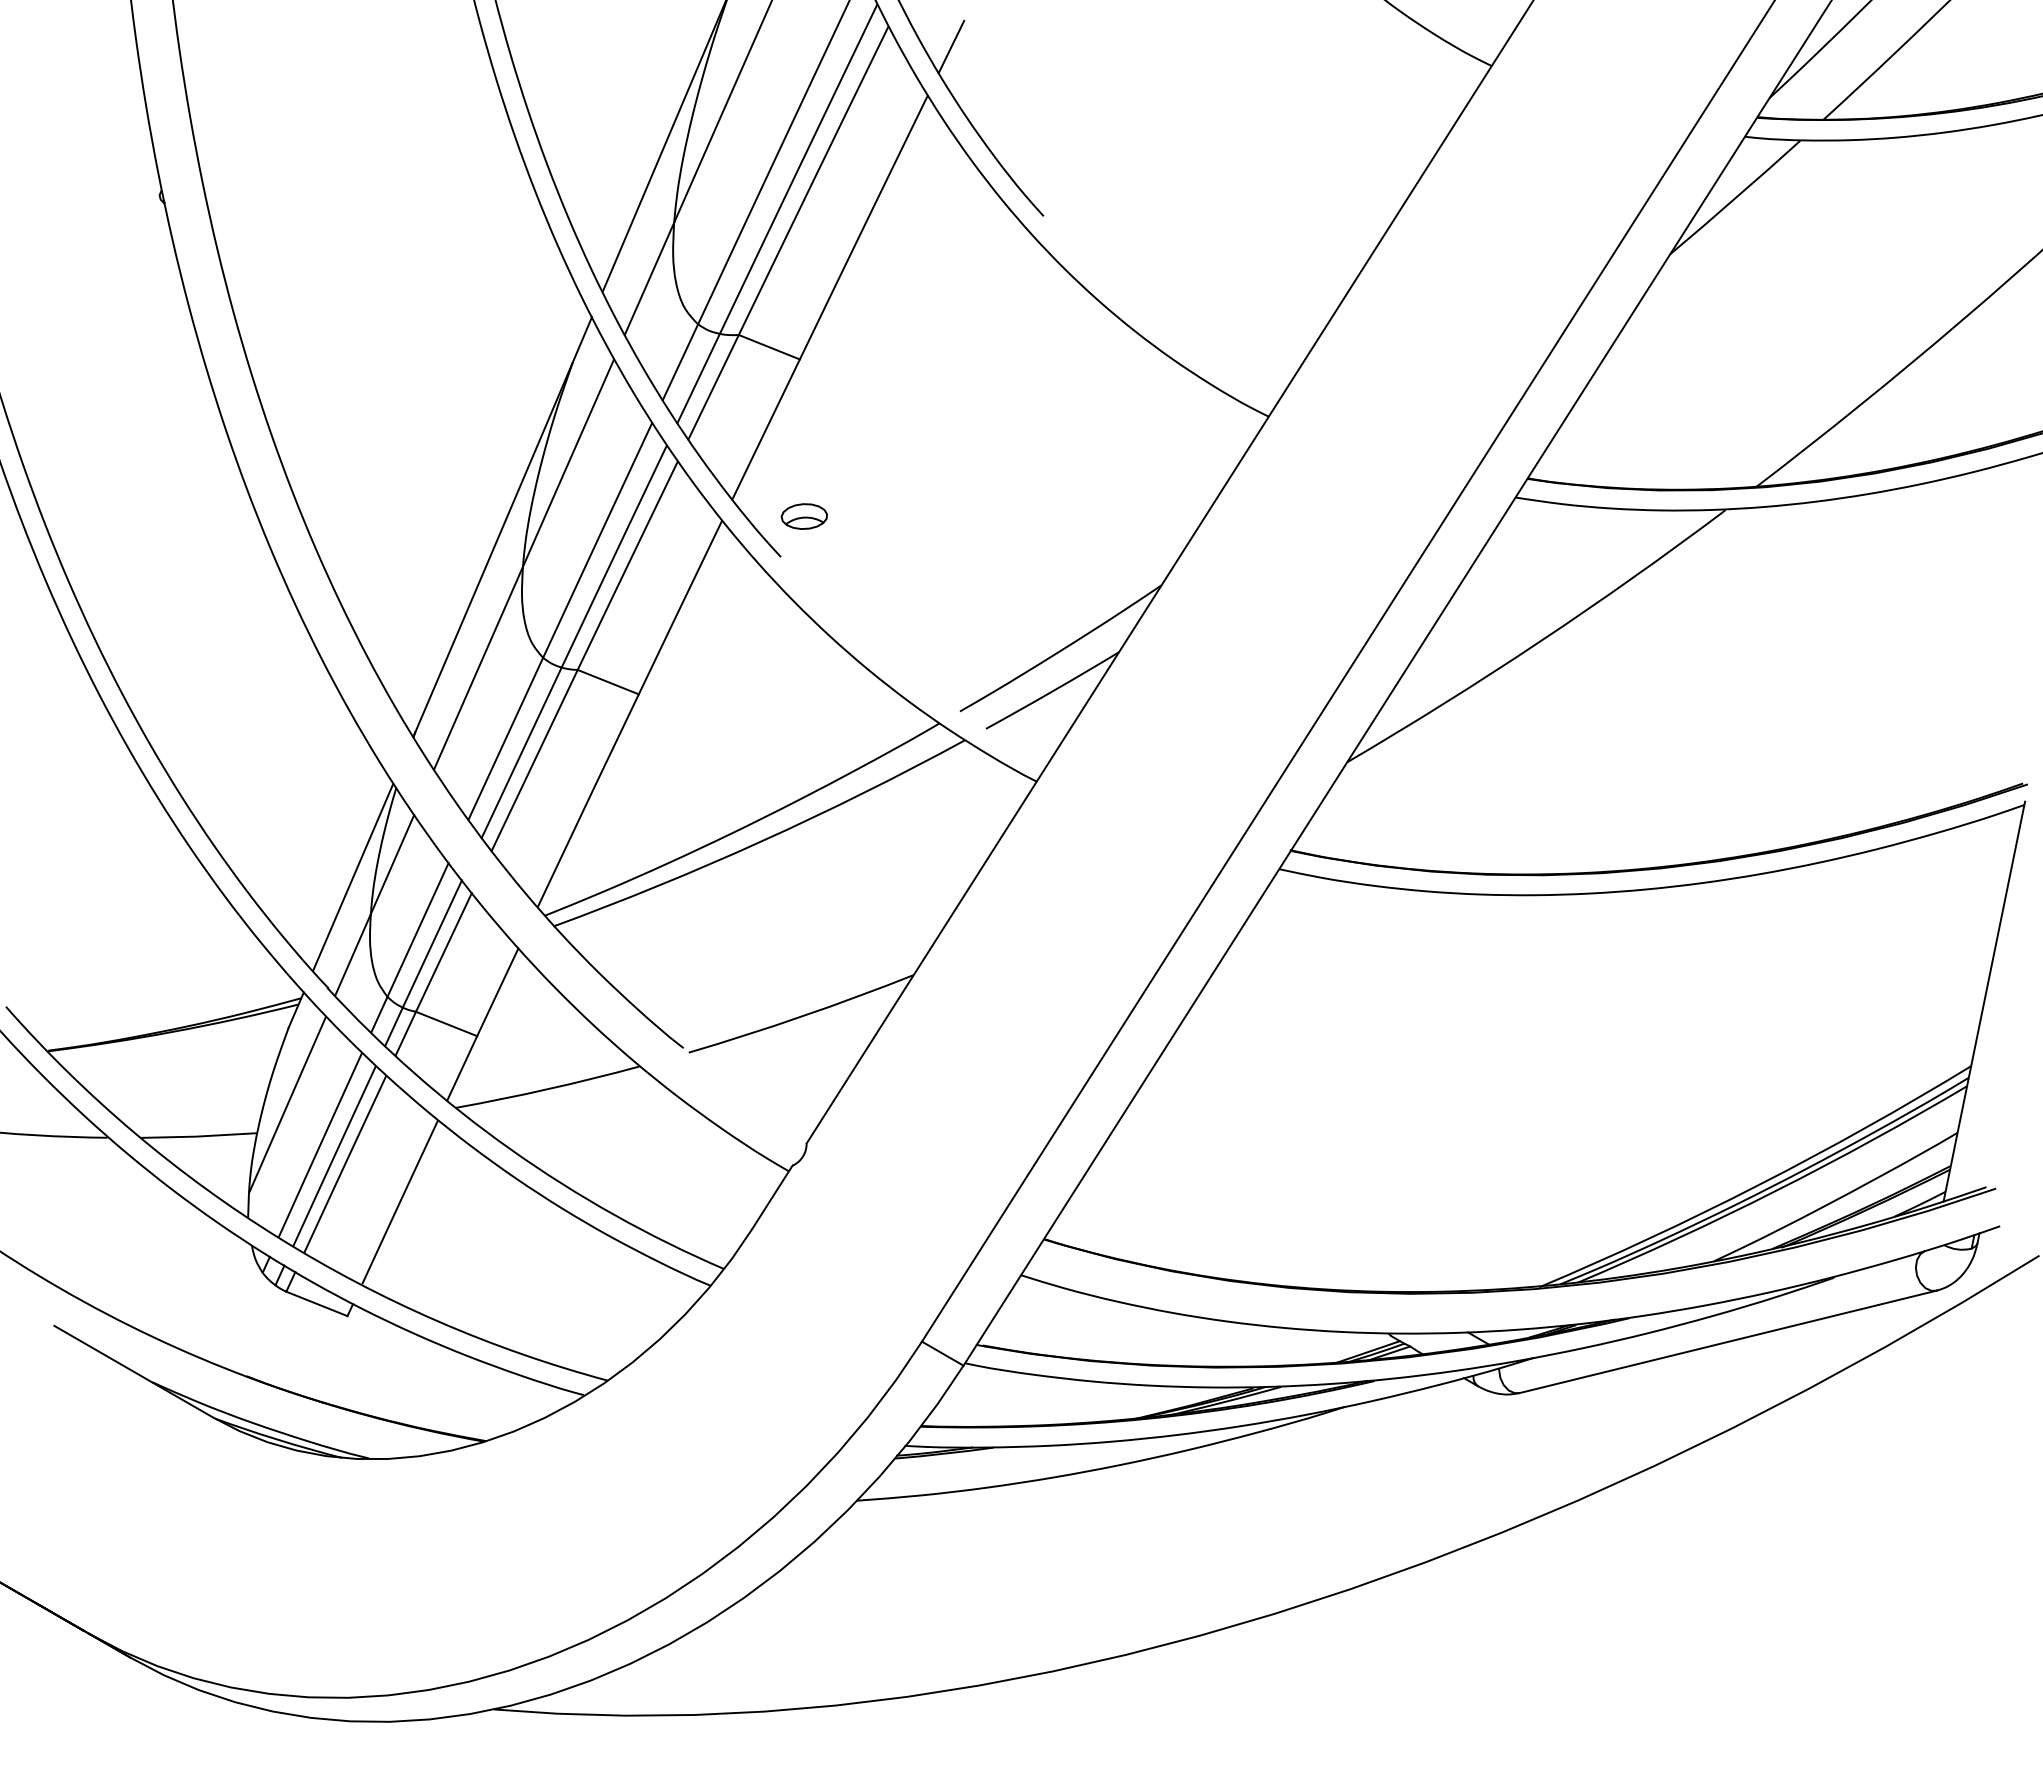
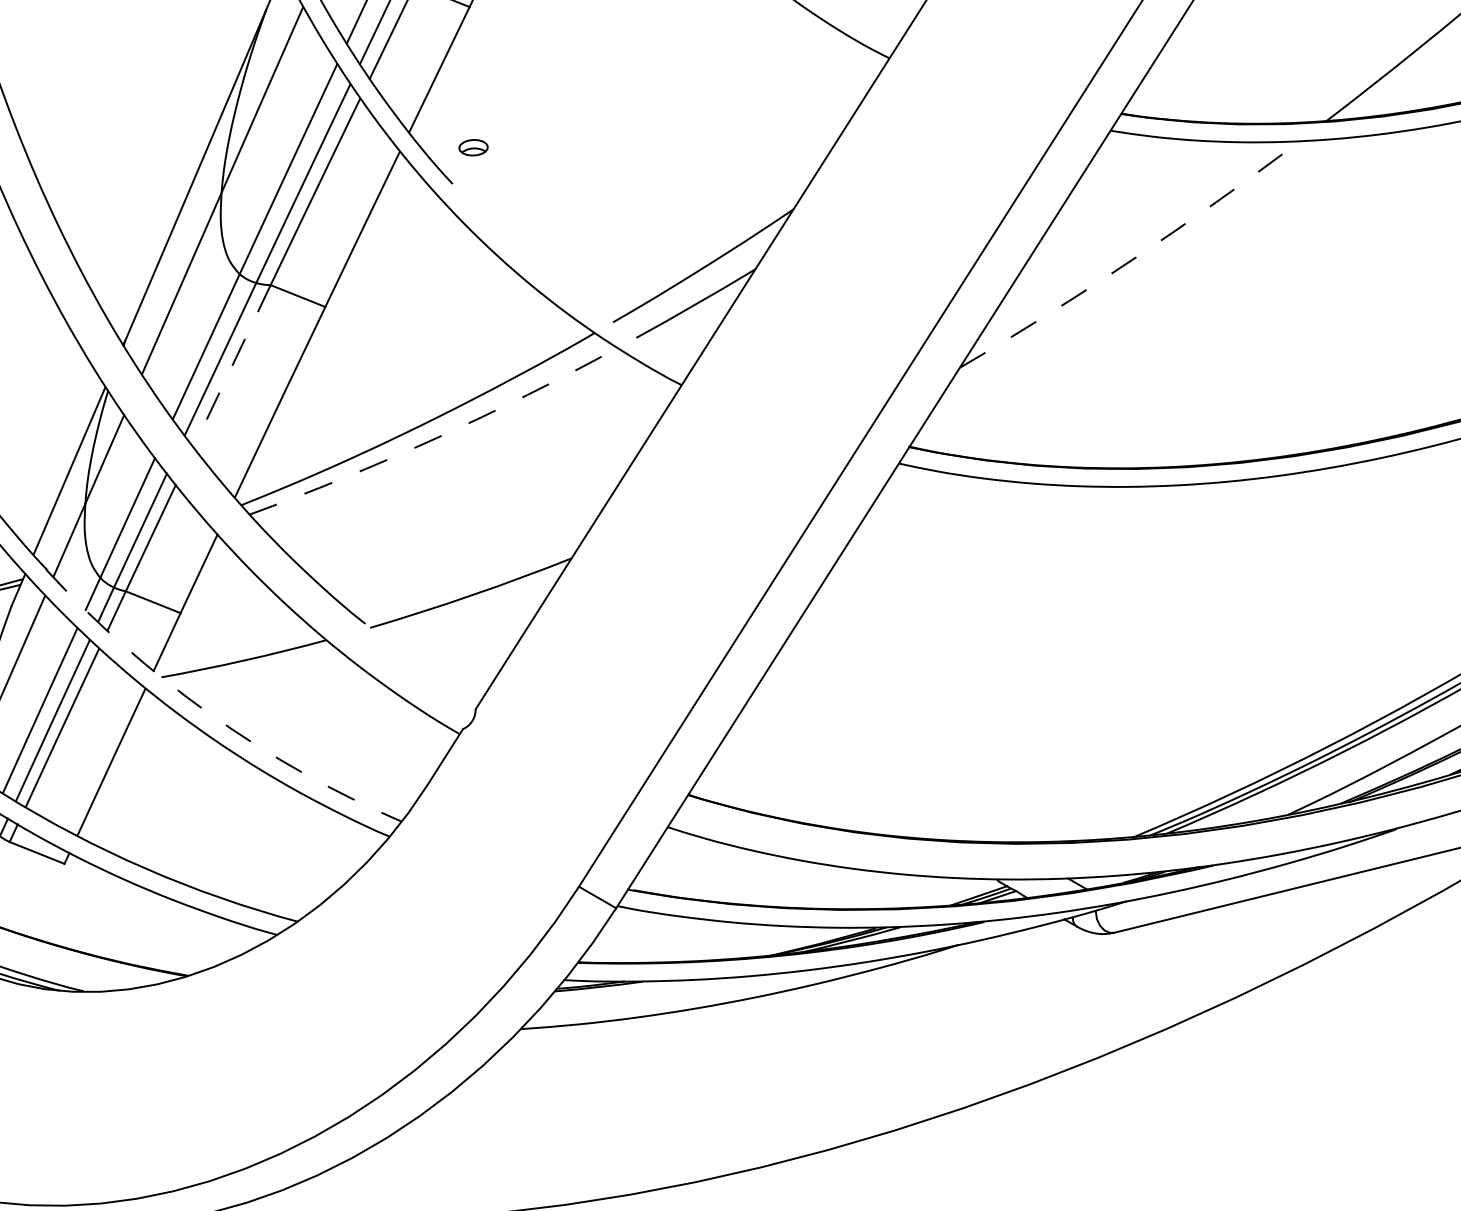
part: (803, 516) -> (472, 147), size x0.7
arc: (1539, 641) -> (1132, 259), solid -> dashed
line: (534, 761) -> (231, 367), solid -> dashed
arc: (762, 841) -> (436, 438), solid -> dashed
arc: (510, 1149) -> (210, 714), solid -> dashed

